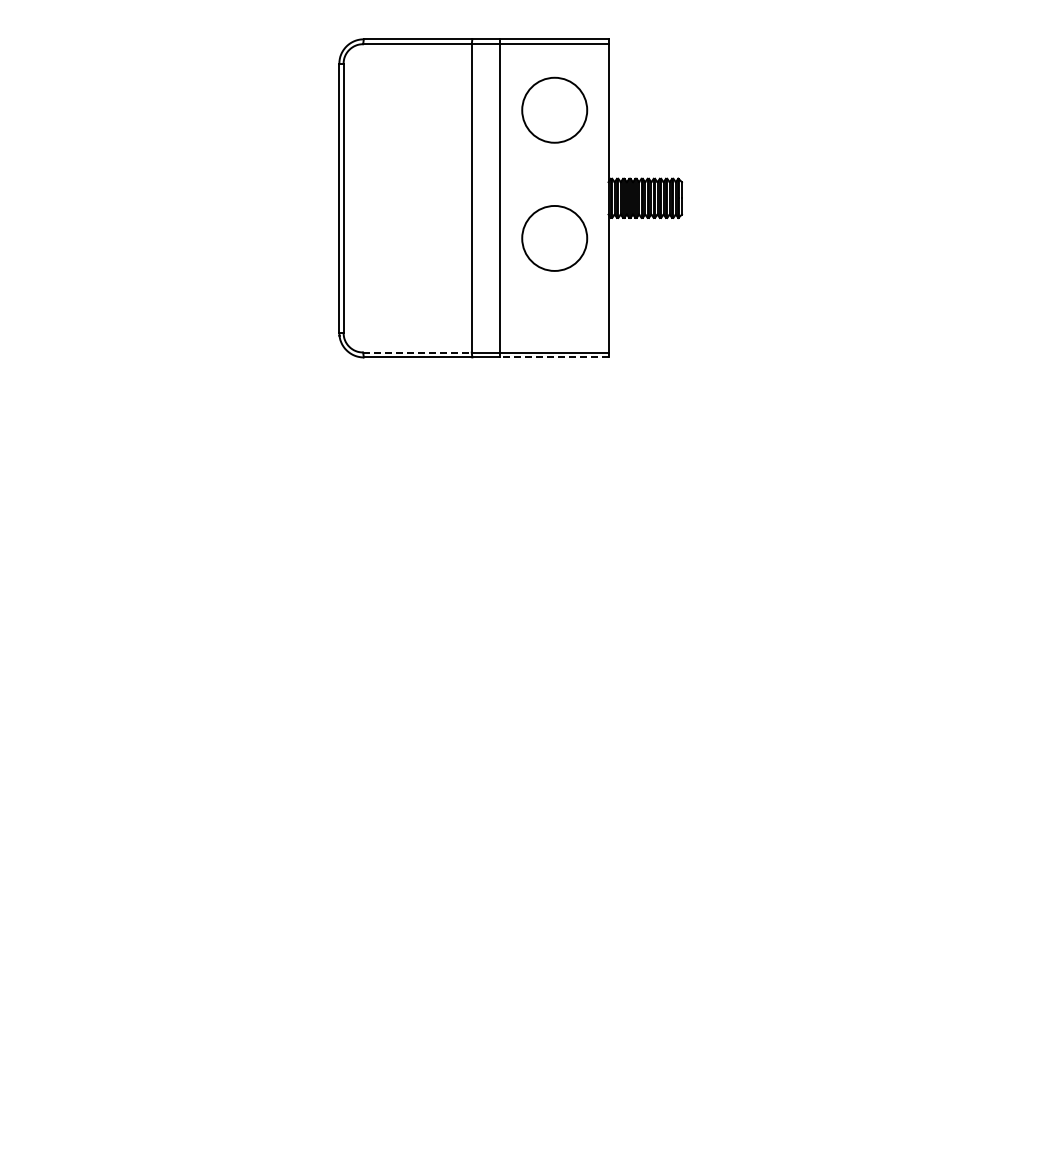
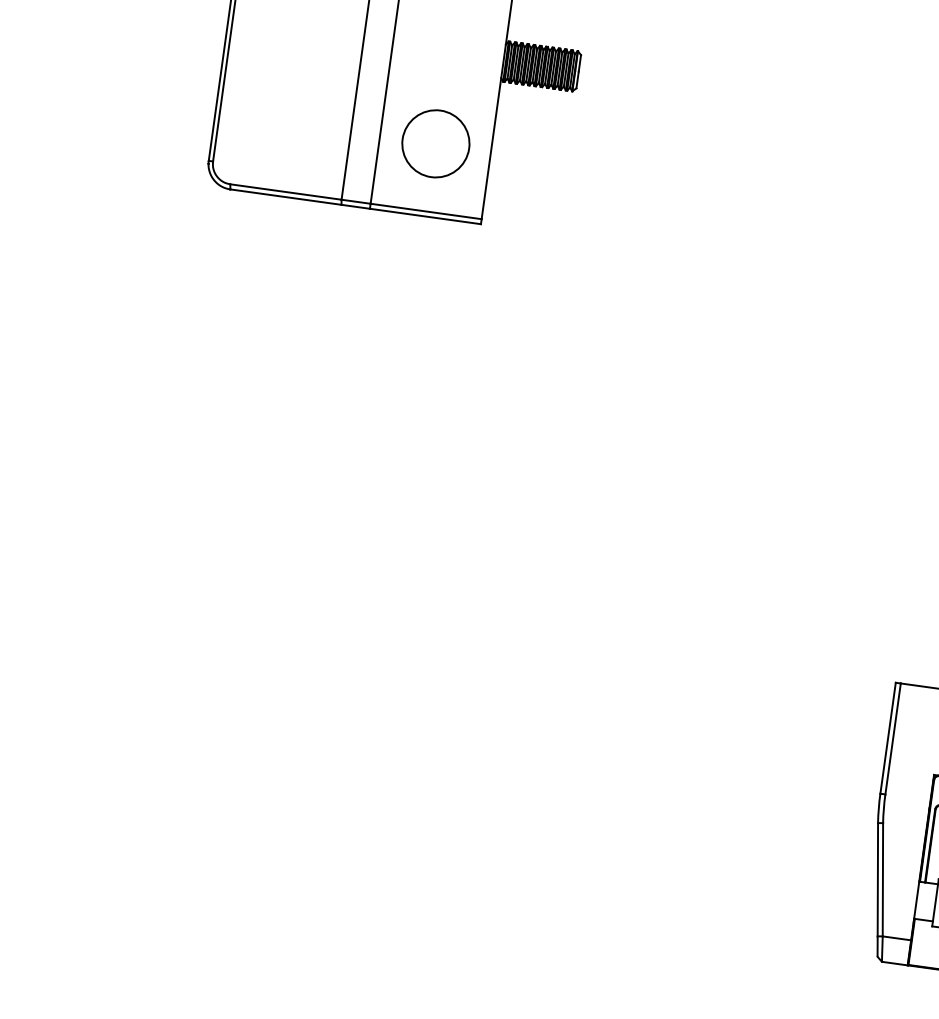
circle: (554, 238) -> (435, 143), moved
line: (417, 352) -> (286, 191), dashed -> solid
line: (553, 357) -> (424, 216), dashed -> solid

